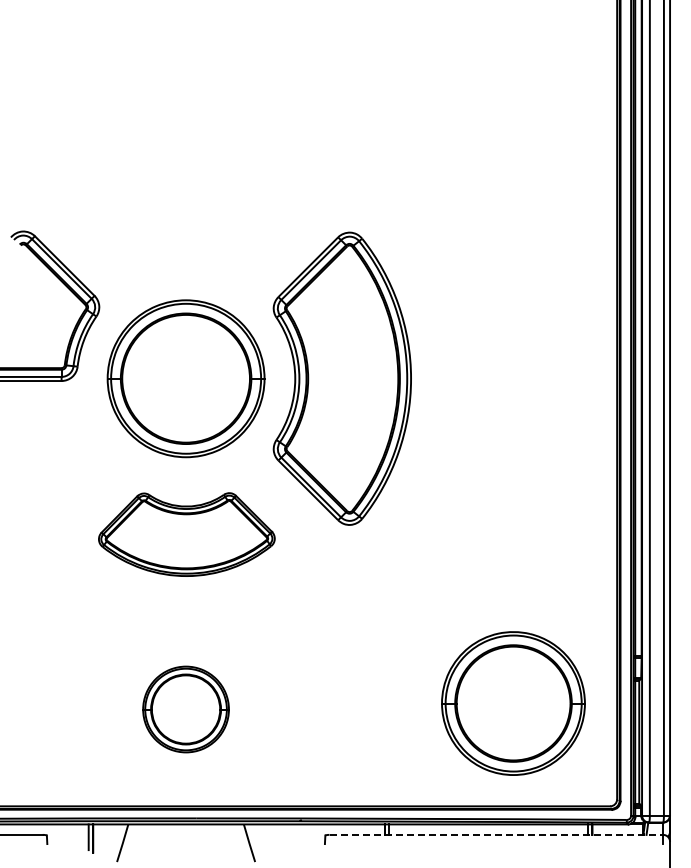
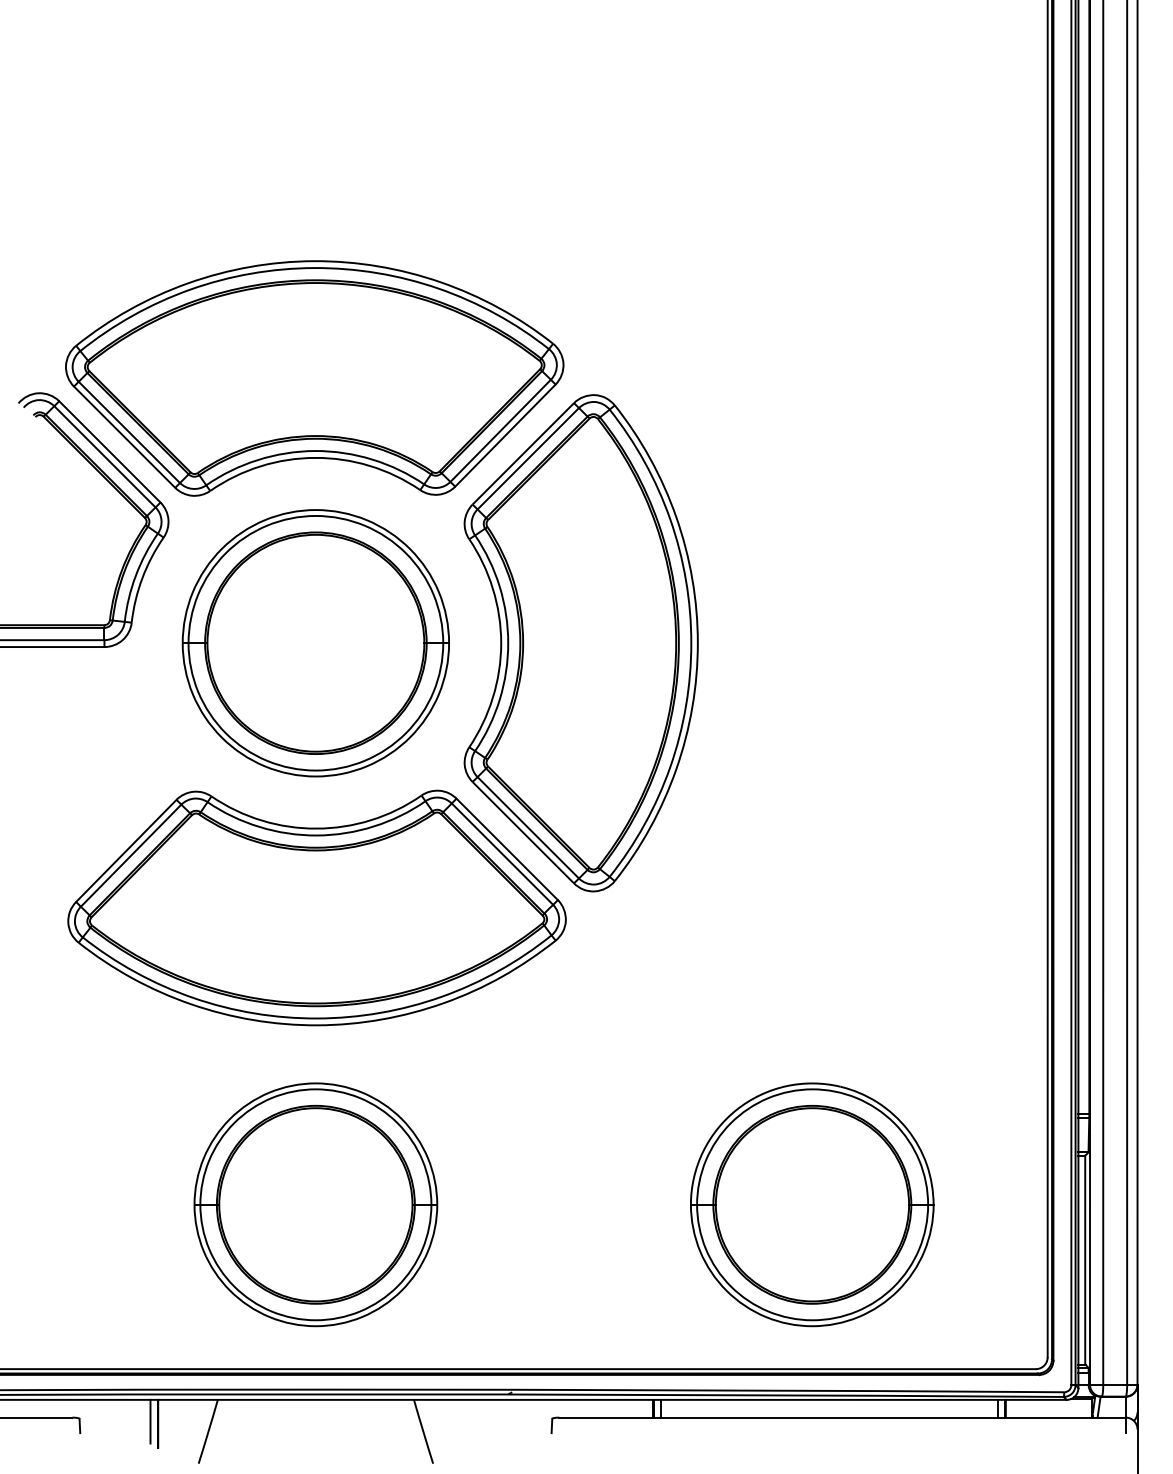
part: (185, 222) -> (314, 377), added
part: (186, 534) -> (316, 907), size x1.67
part: (513, 703) -> (812, 1204), moved
part: (185, 709) -> (314, 1204), size x1.67
line: (496, 834) -> (842, 1416), dashed -> solid

